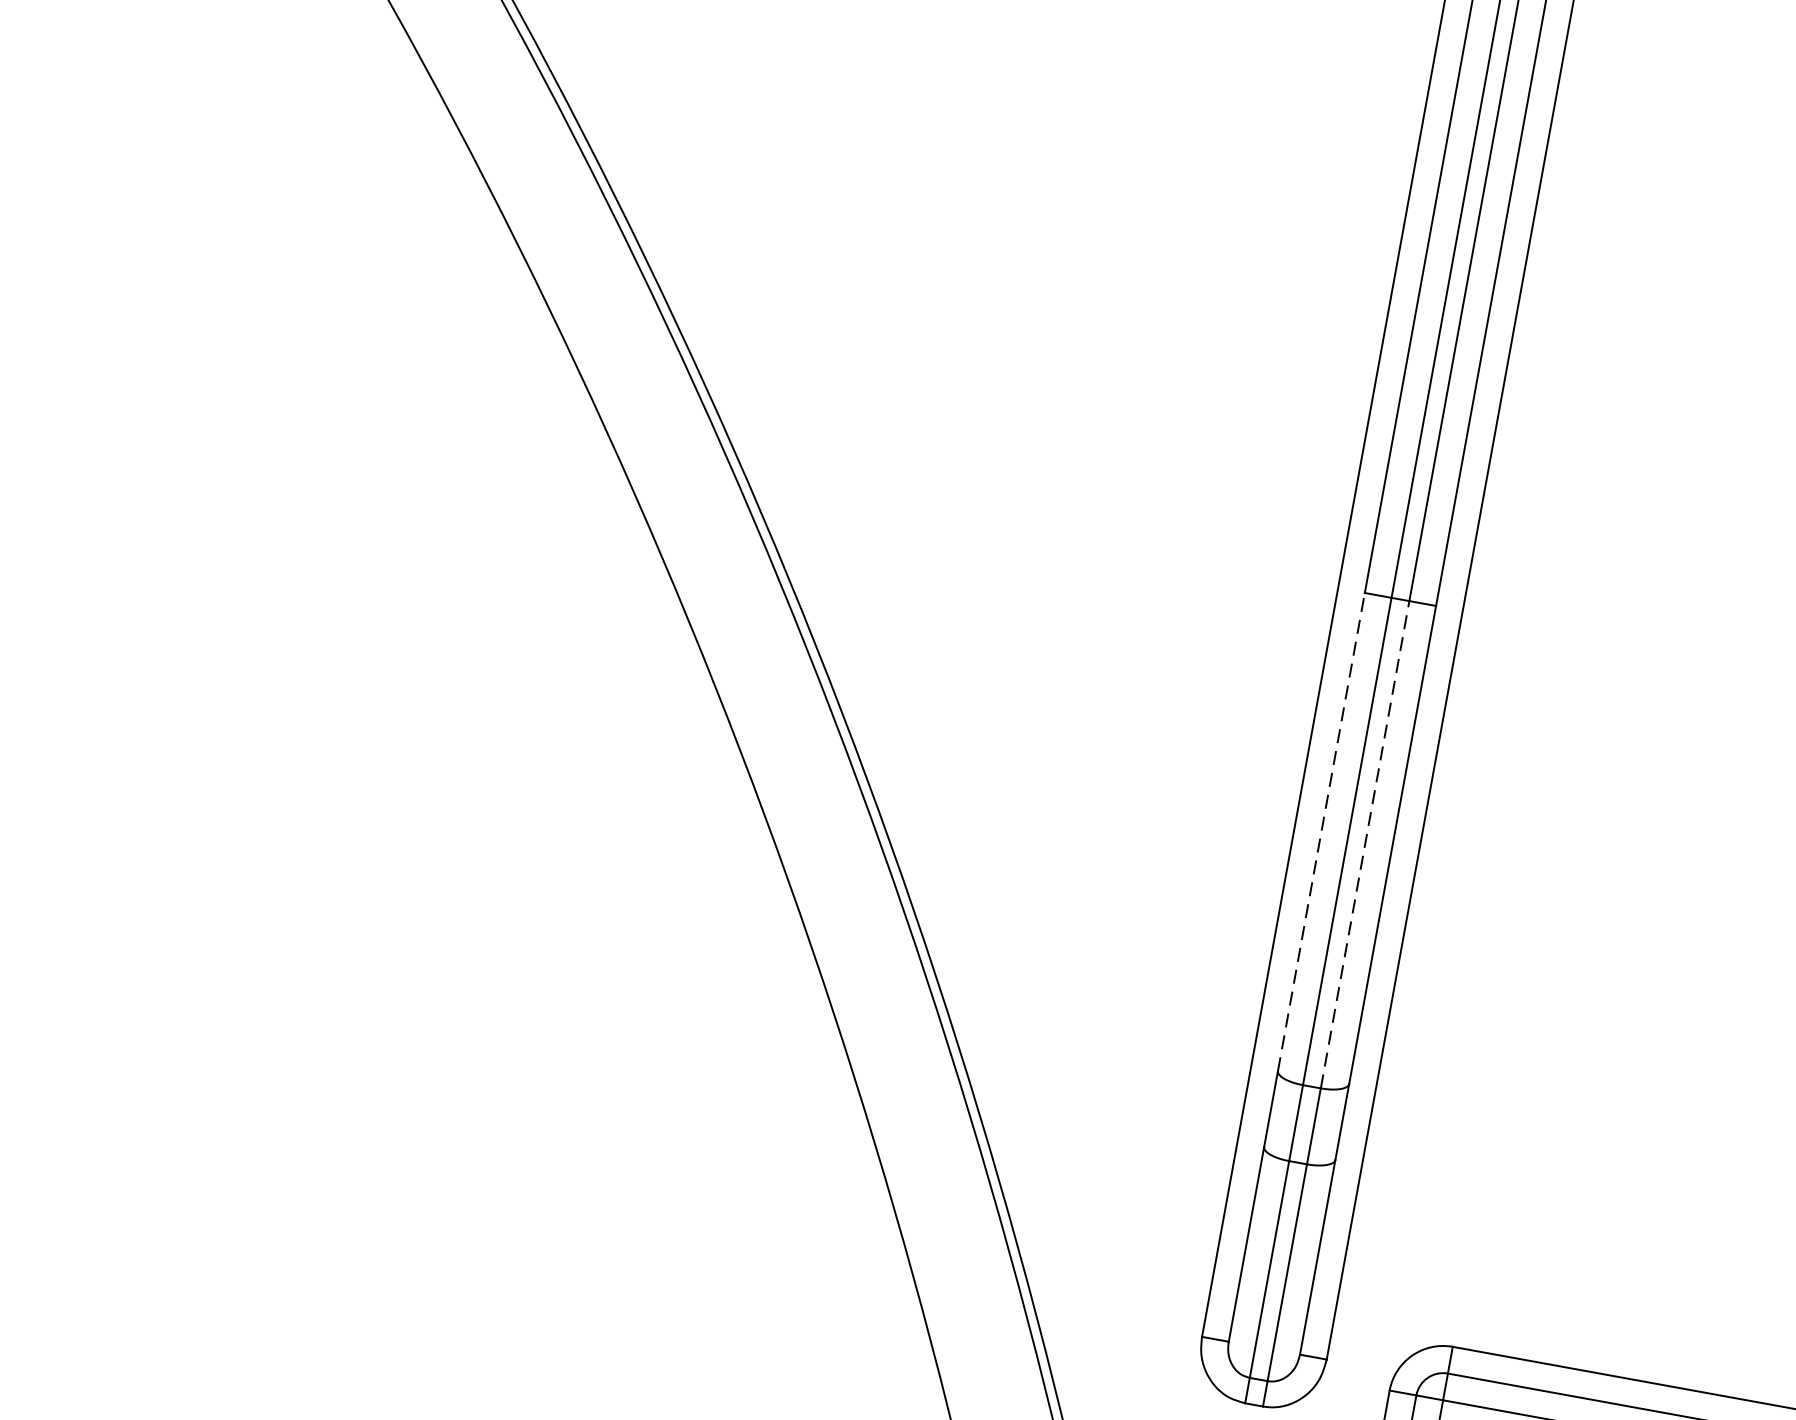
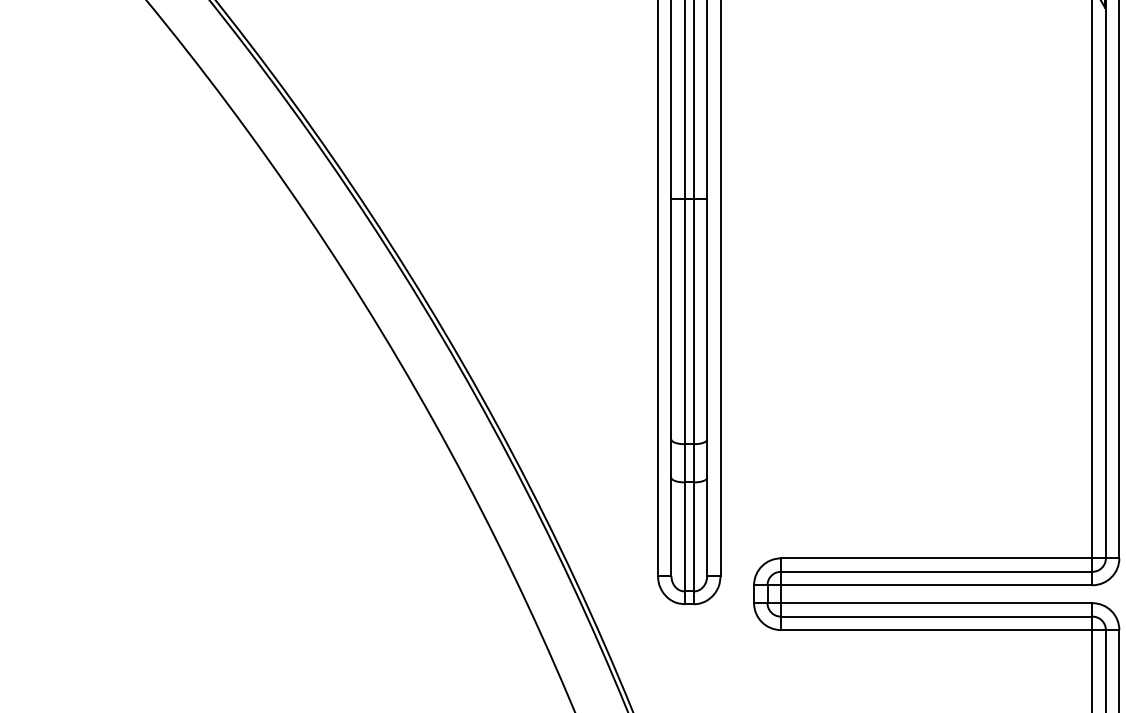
line: (1321, 830) -> (671, 318), dashed -> solid
line: (1364, 844) -> (693, 321), dashed -> solid

